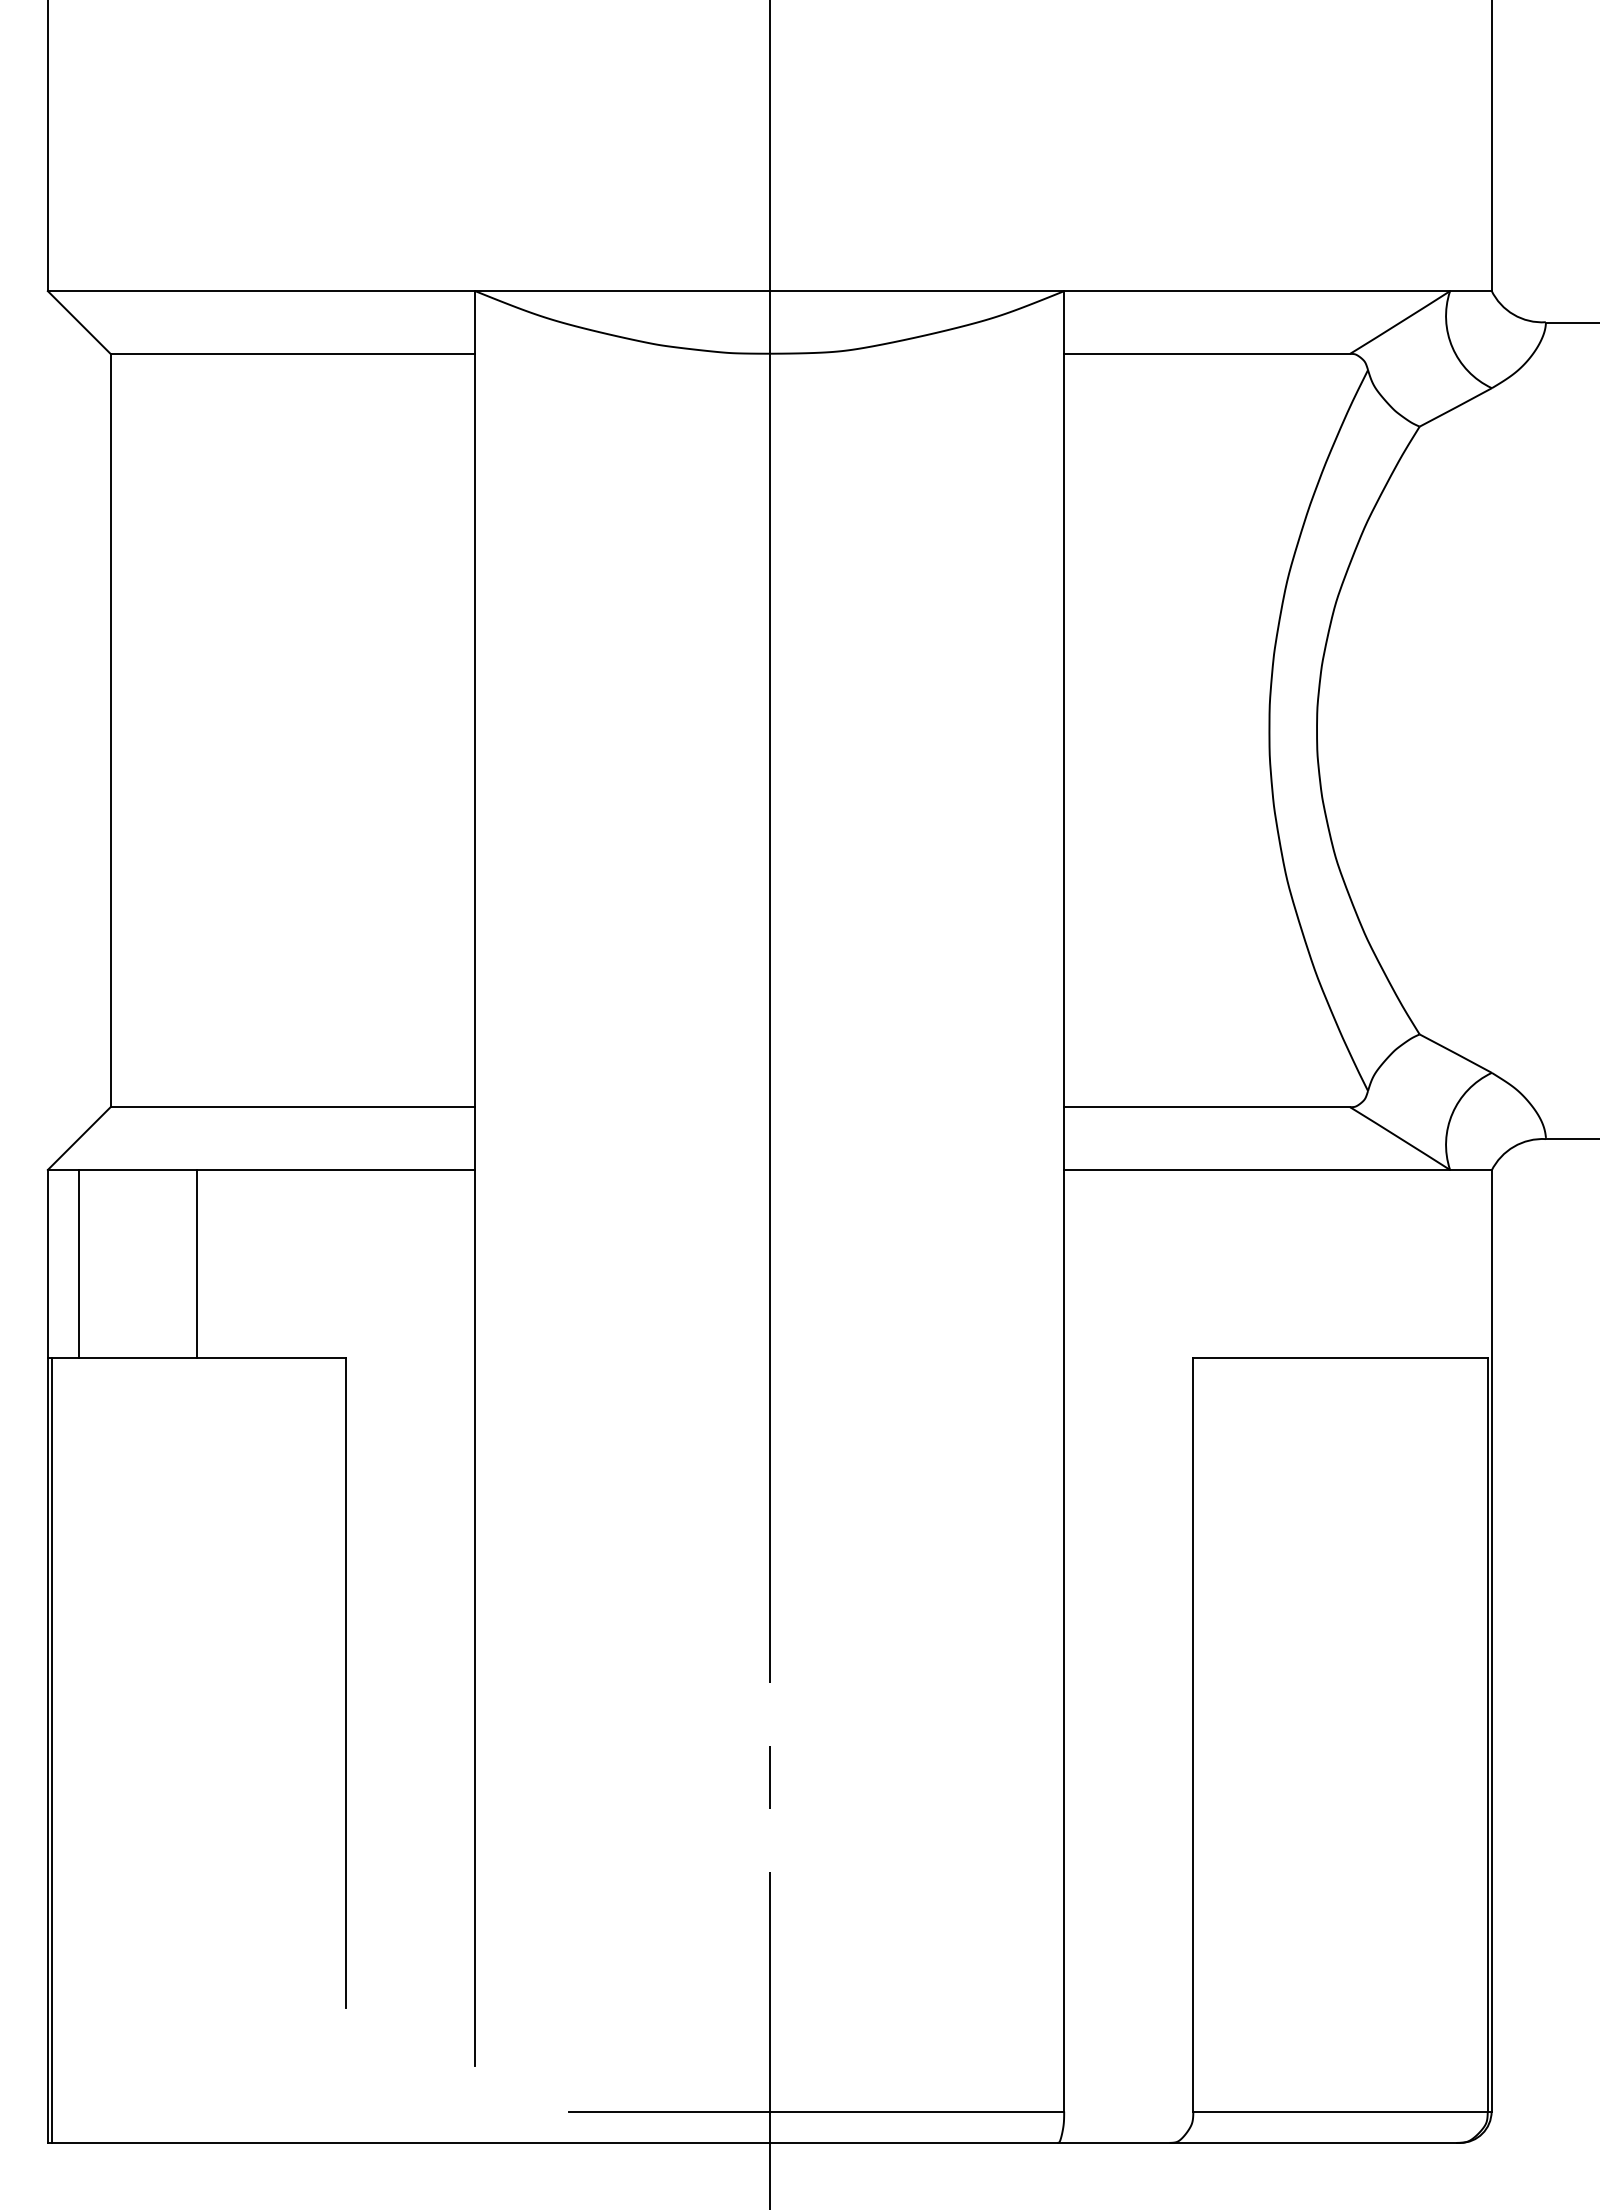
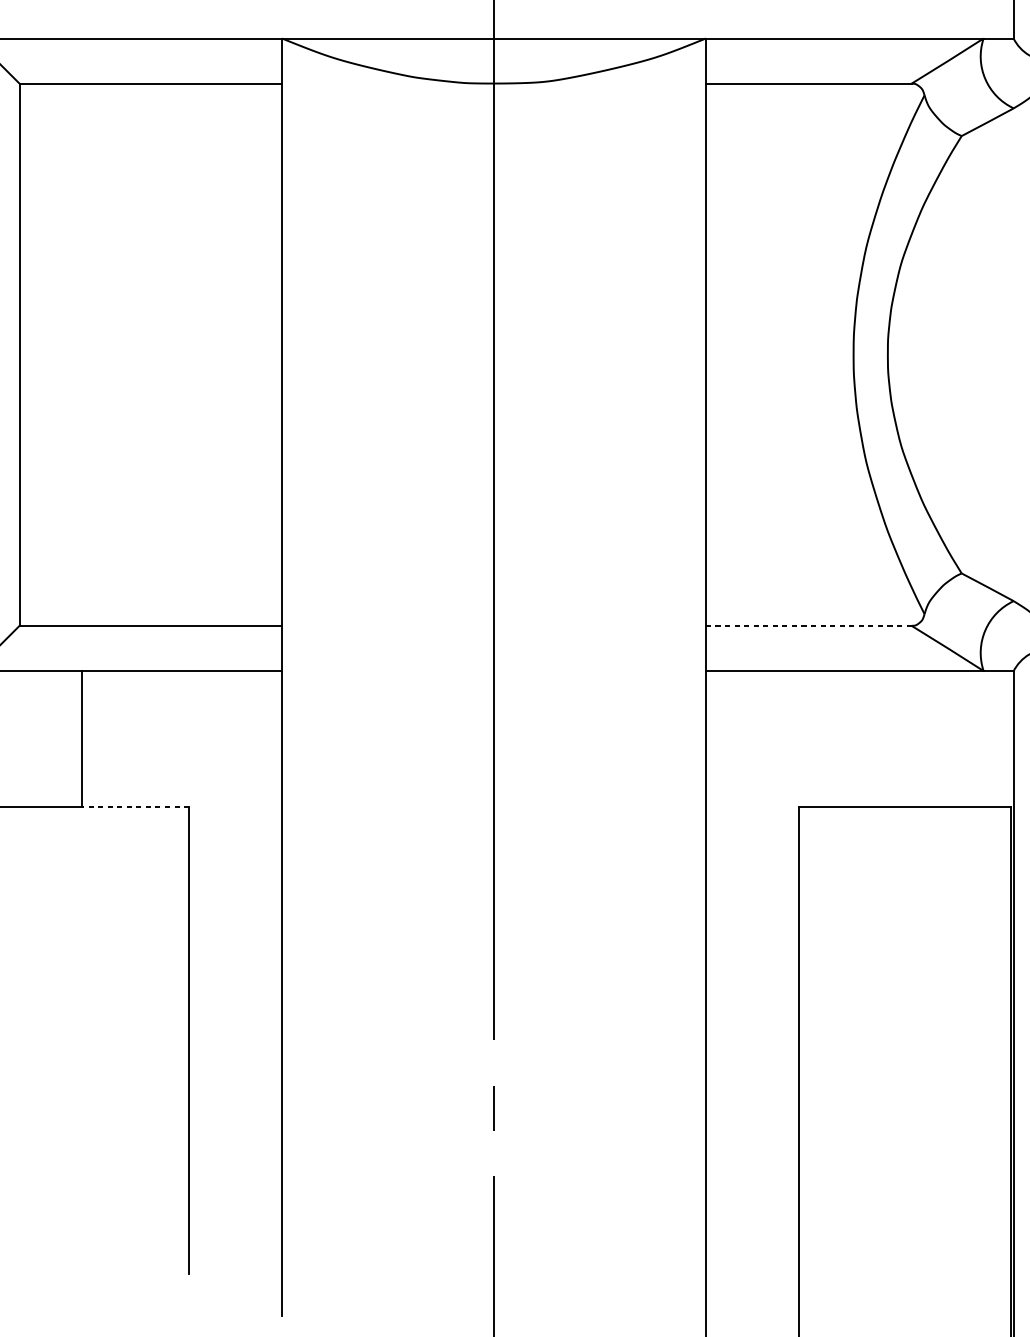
line: (1207, 1107) -> (809, 626), solid -> dashed
line: (271, 1358) -> (135, 806), solid -> dashed

